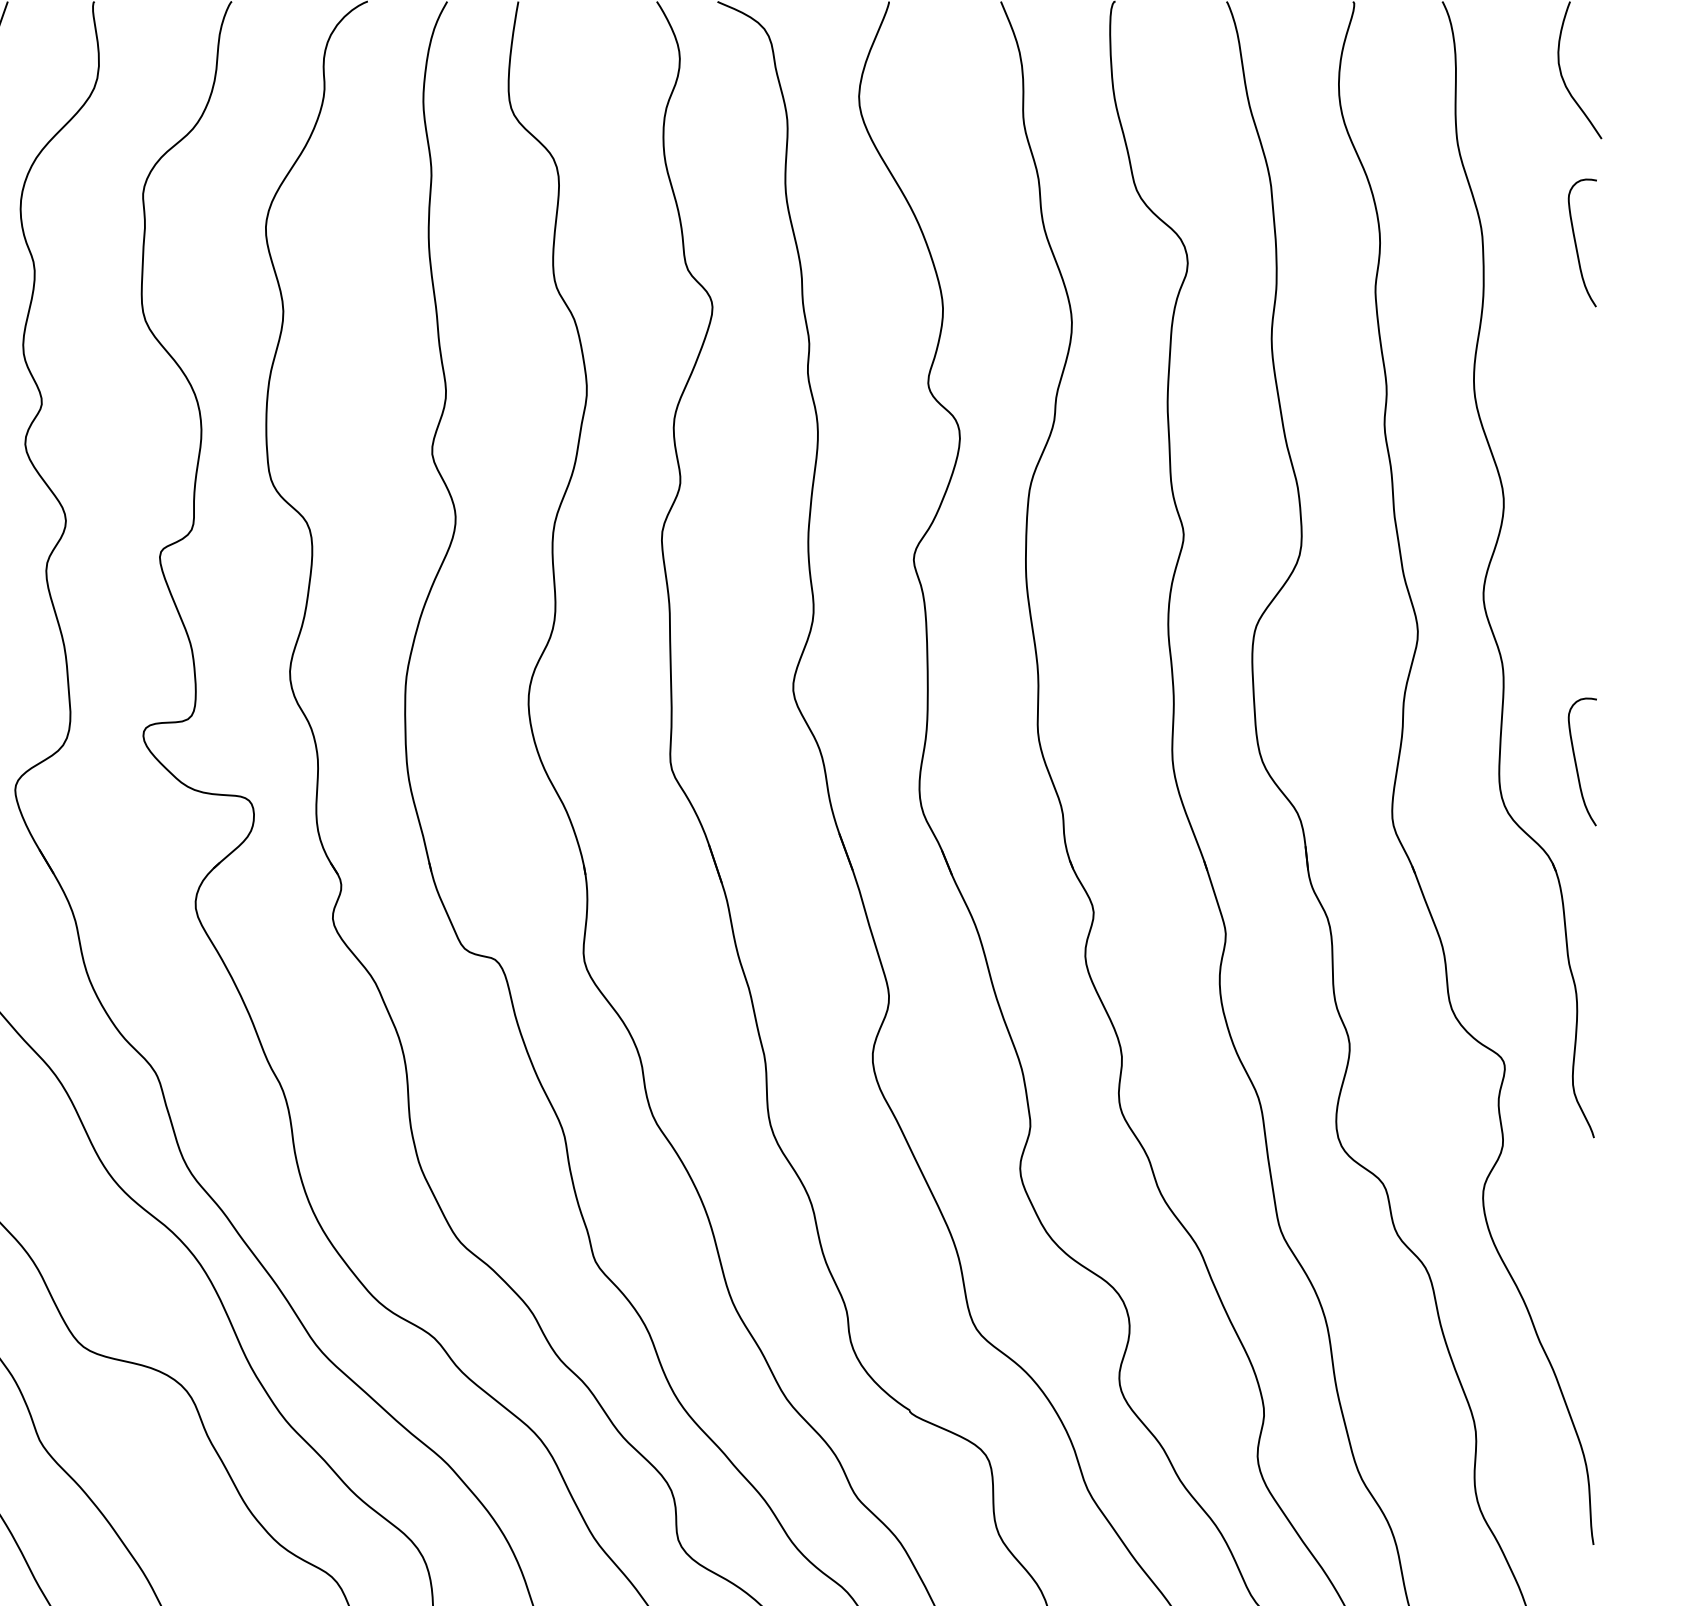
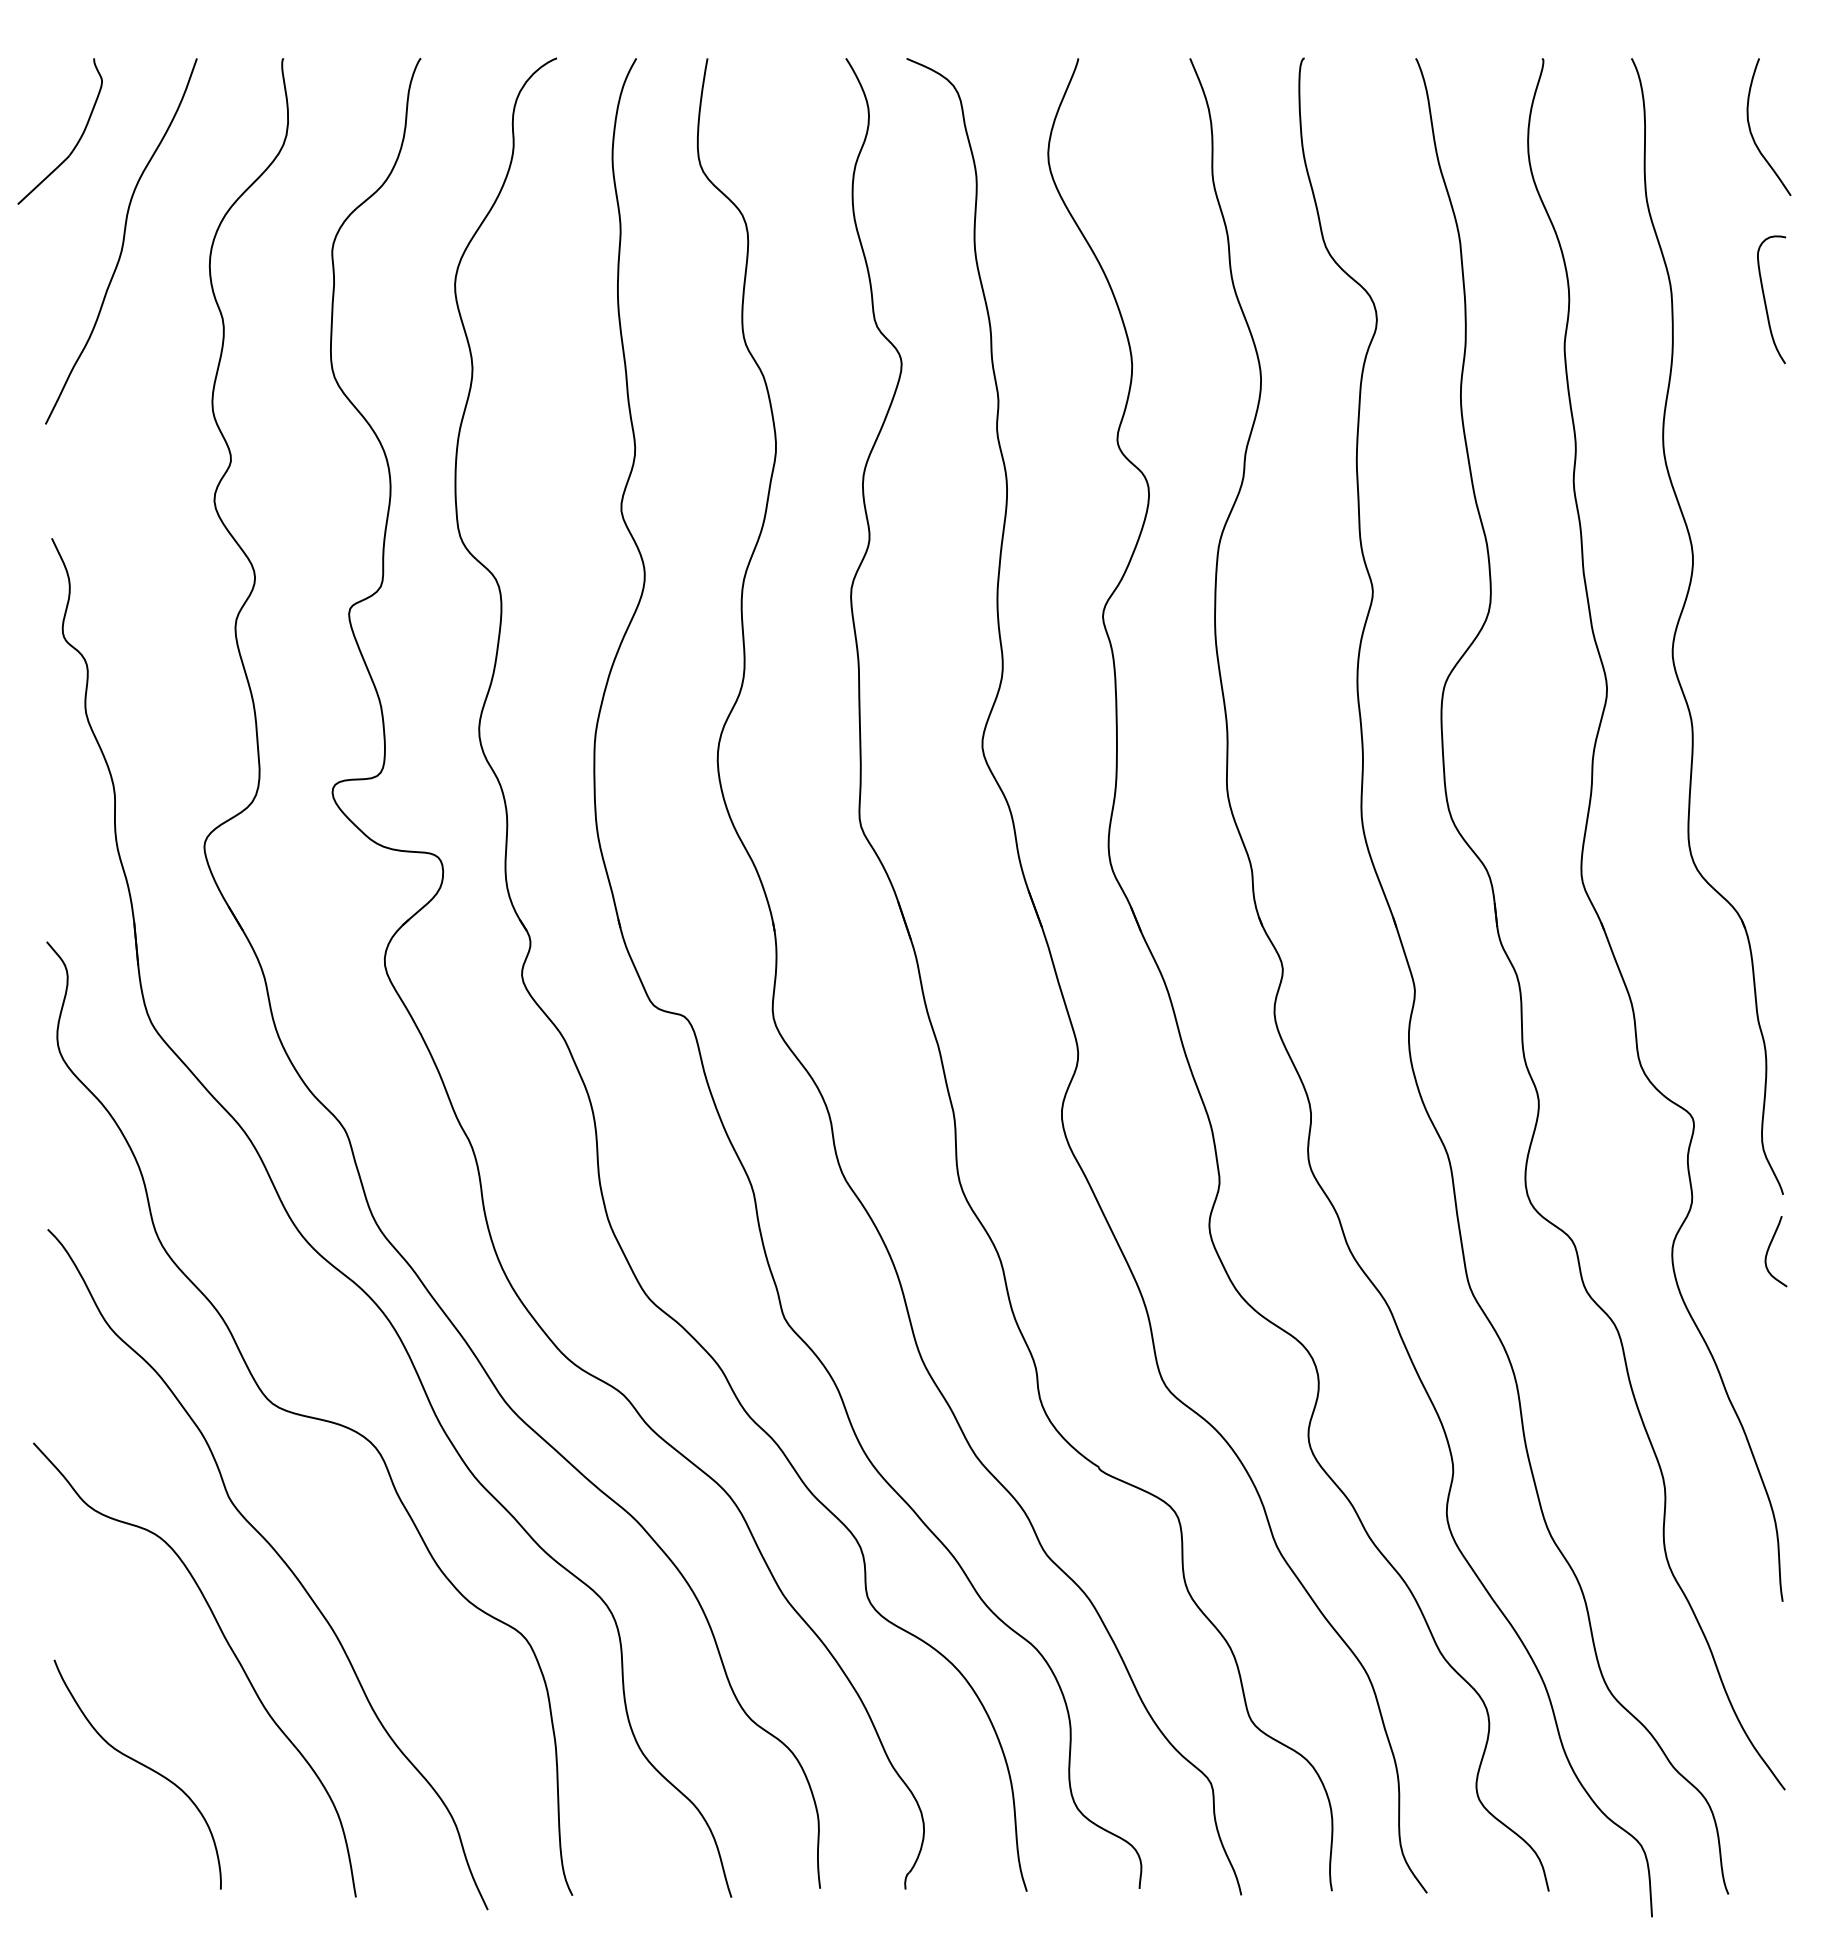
curve: (1576, 761) -> (1765, 818), removed
curve: (1580, 1192) -> (1769, 1249), added

